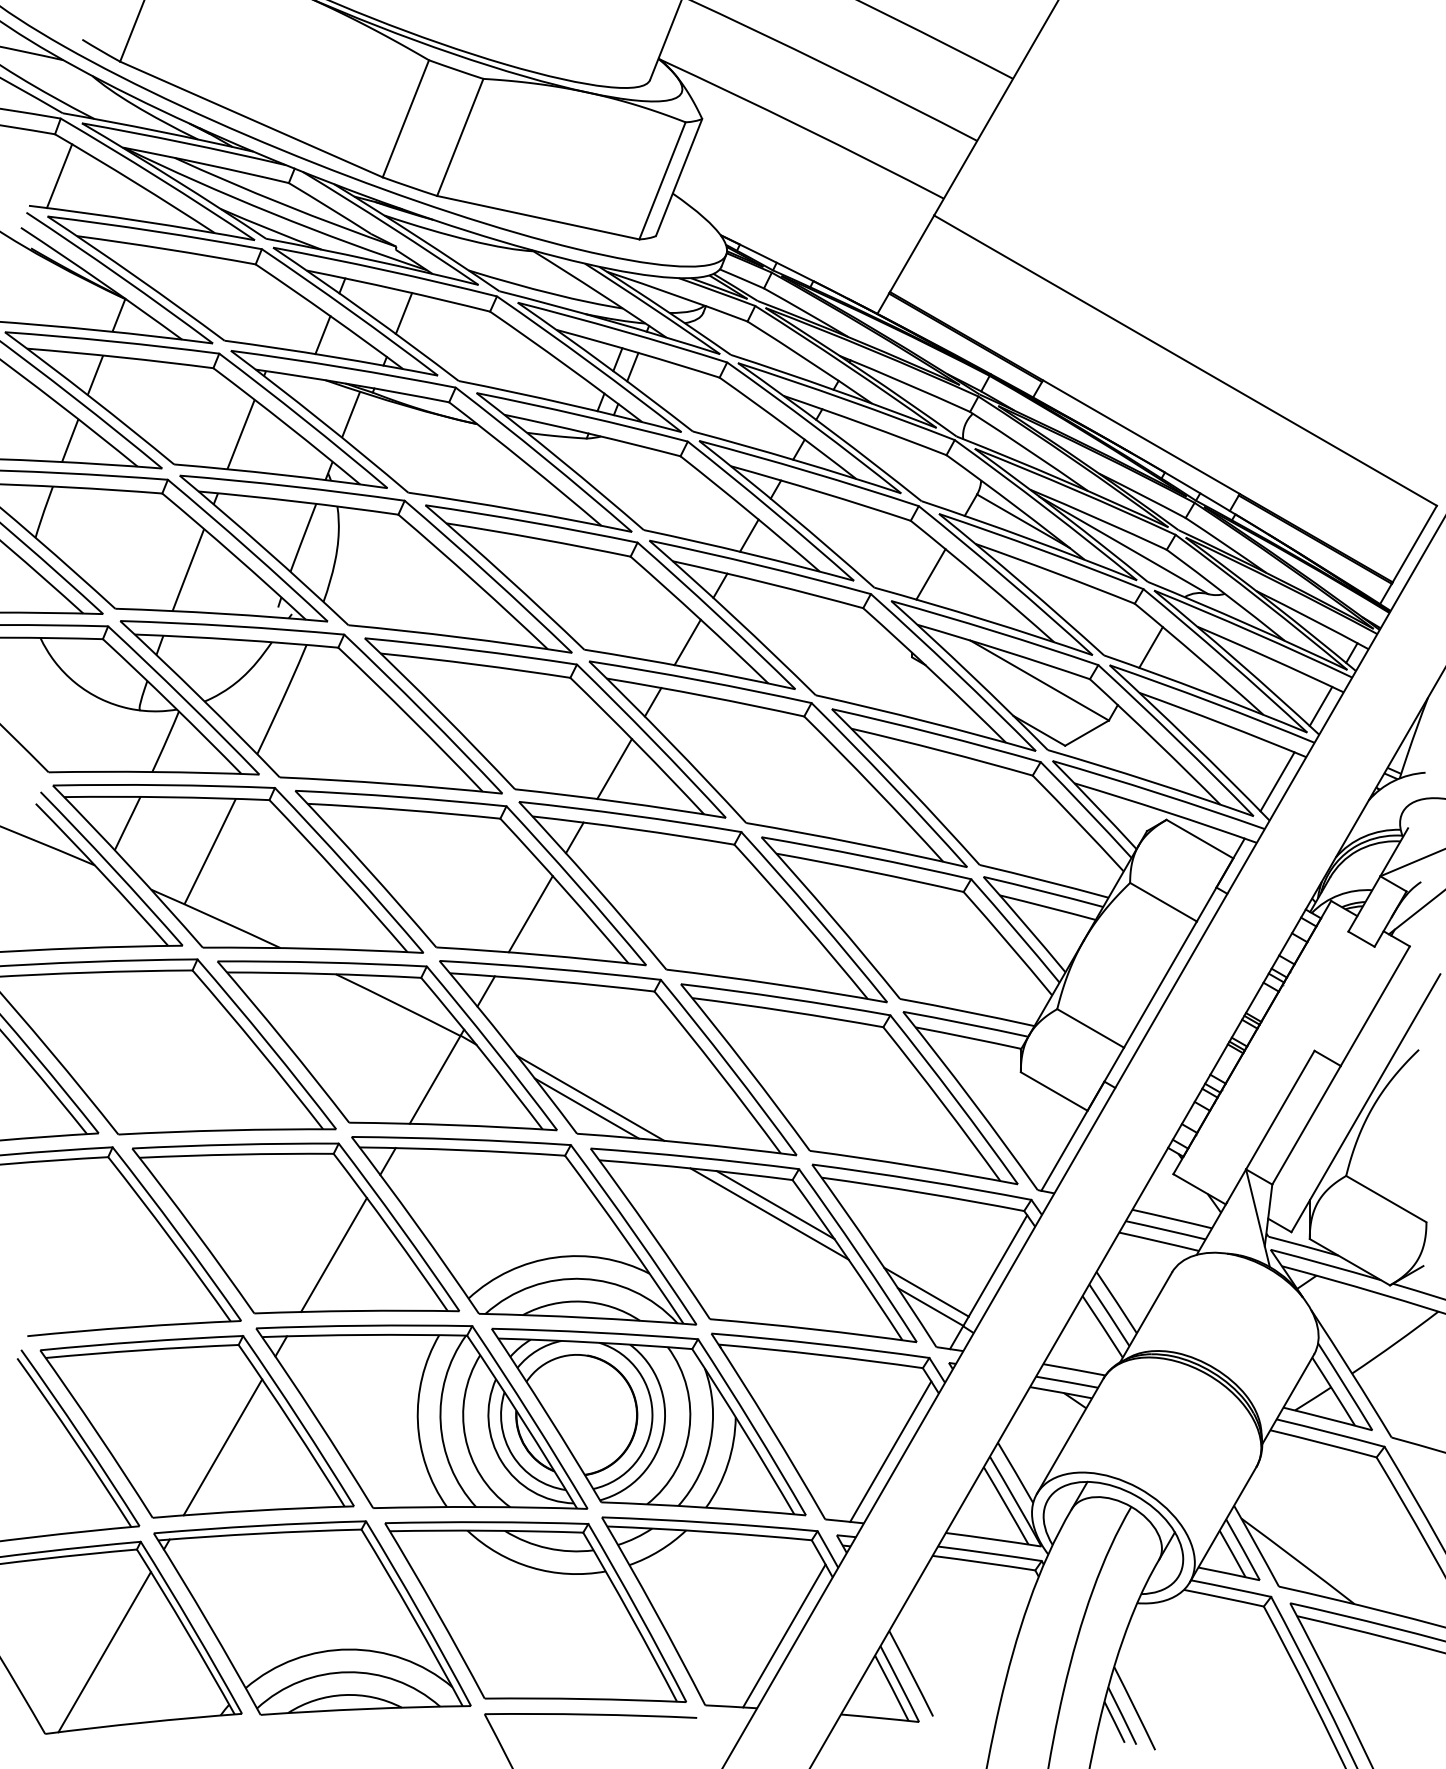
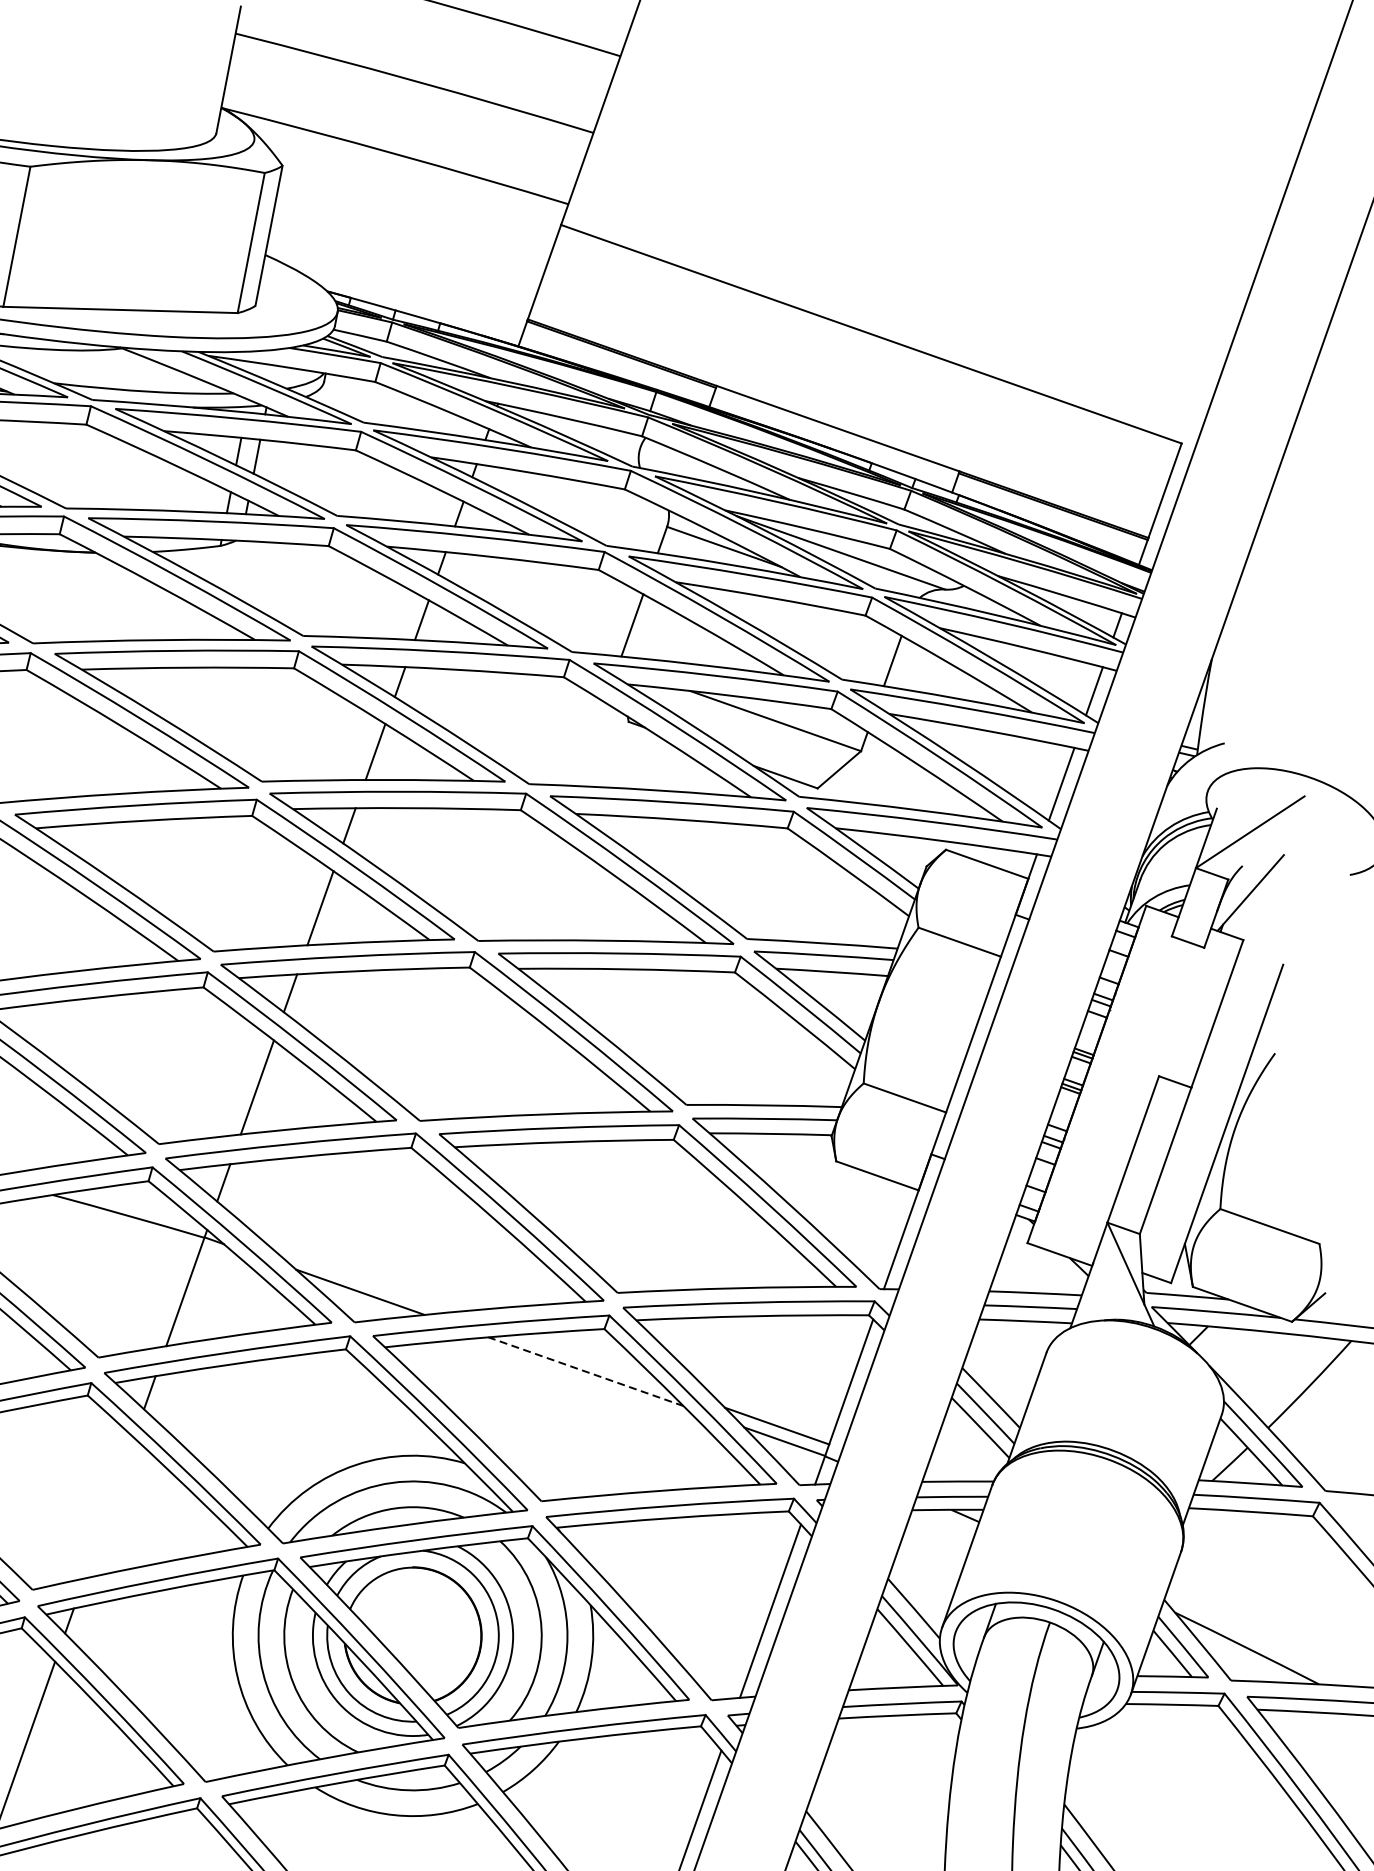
line: (590, 1097) -> (362, 1279), removed
line: (775, 1205) -> (590, 1360), removed
line: (769, 1213) -> (585, 1371), solid -> dashed
line: (333, 1254) -> (108, 1507), removed

